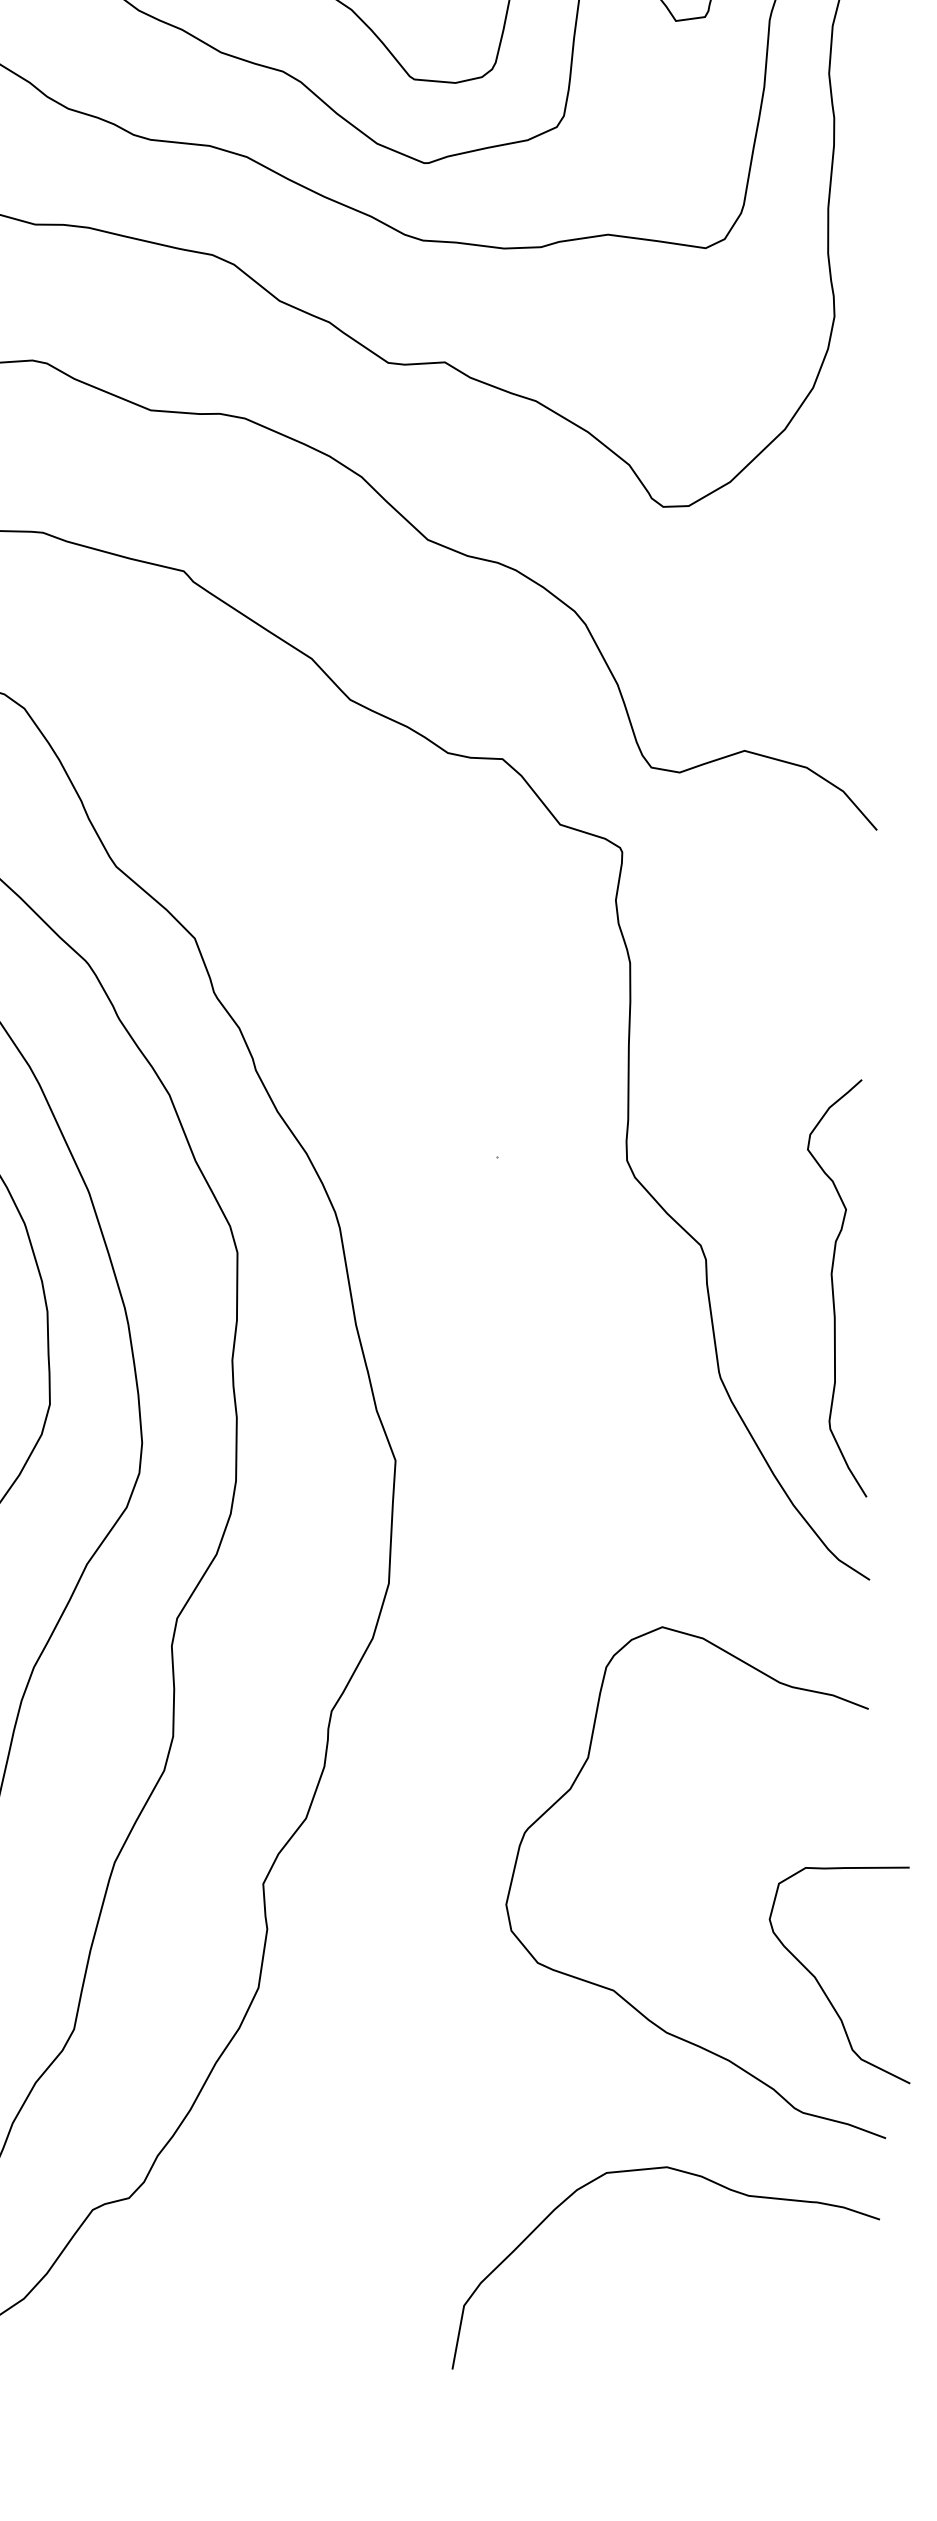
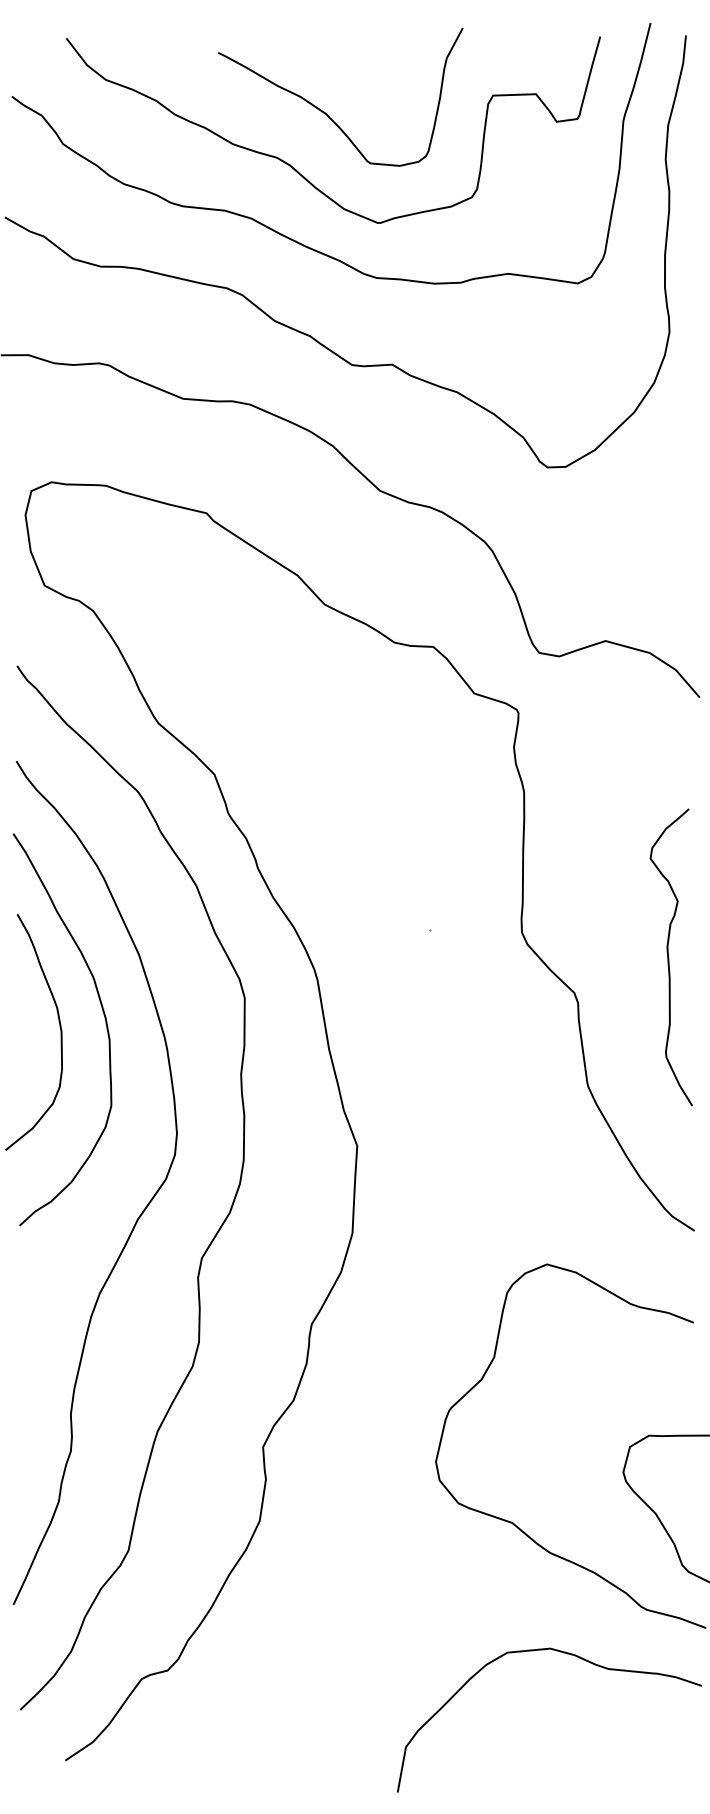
curve: (834, 1288) -> (669, 957), moved

